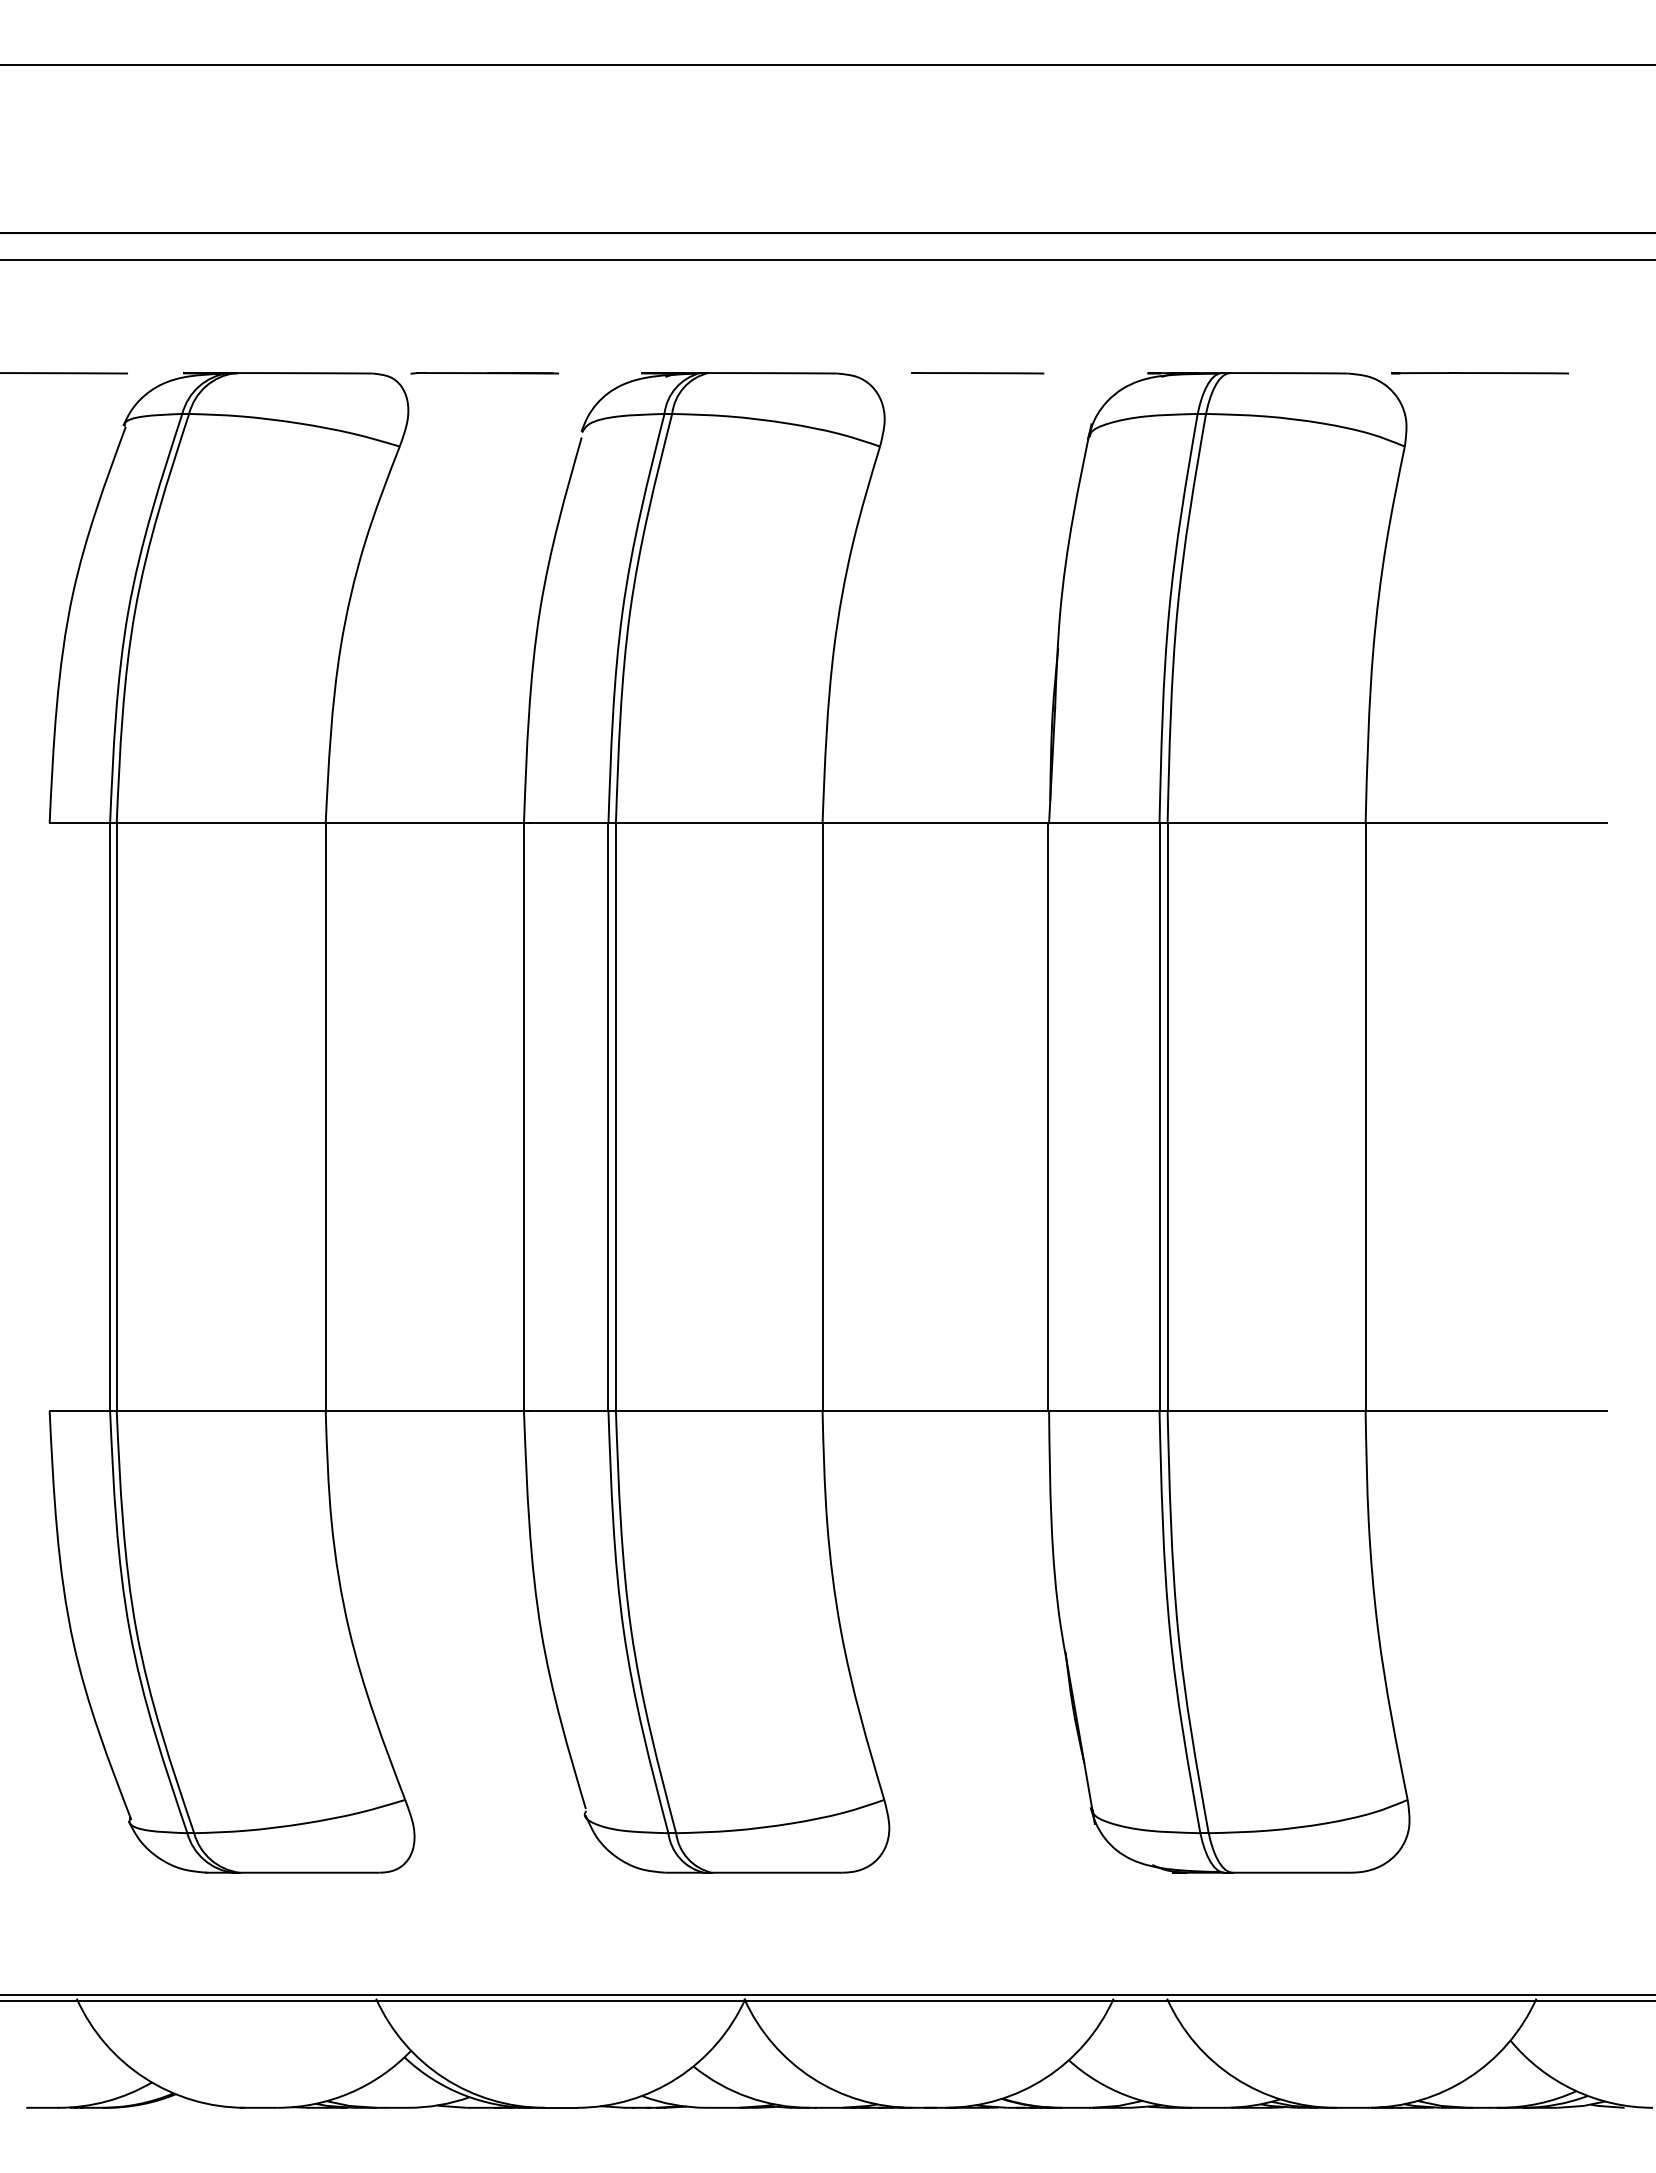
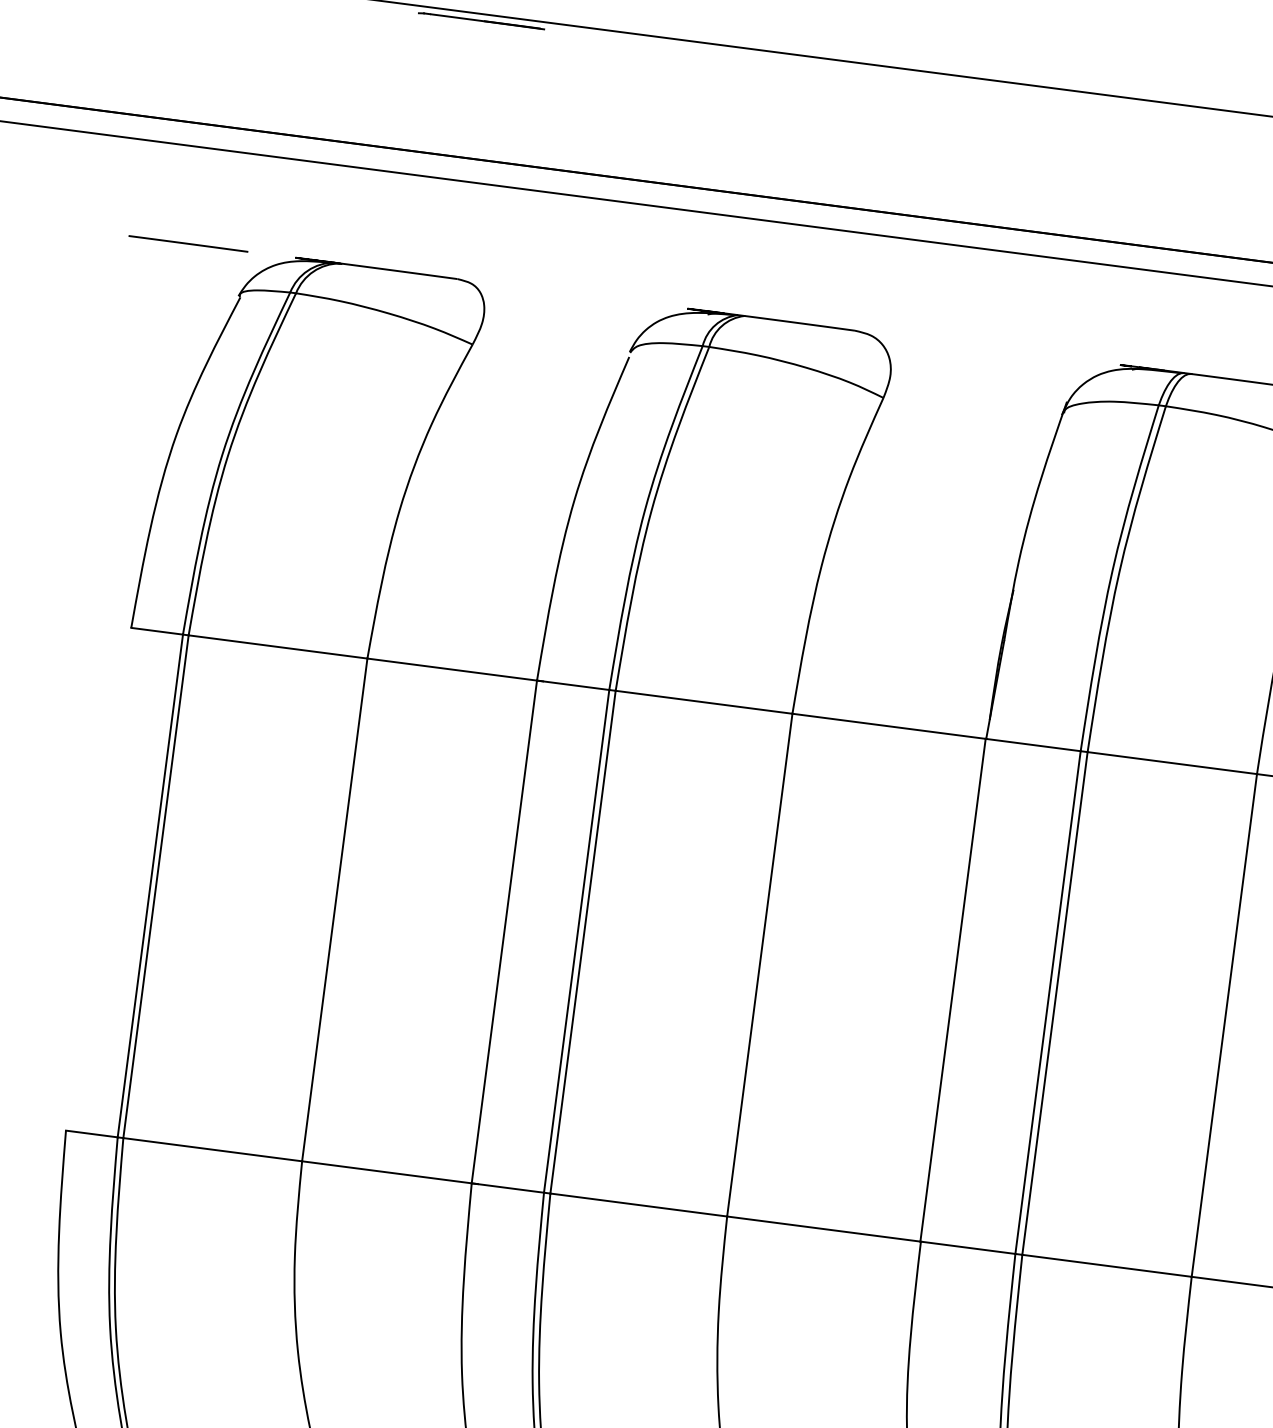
line: (484, 373) -> (481, 21), moved
line: (977, 373) -> (974, 346), removed

